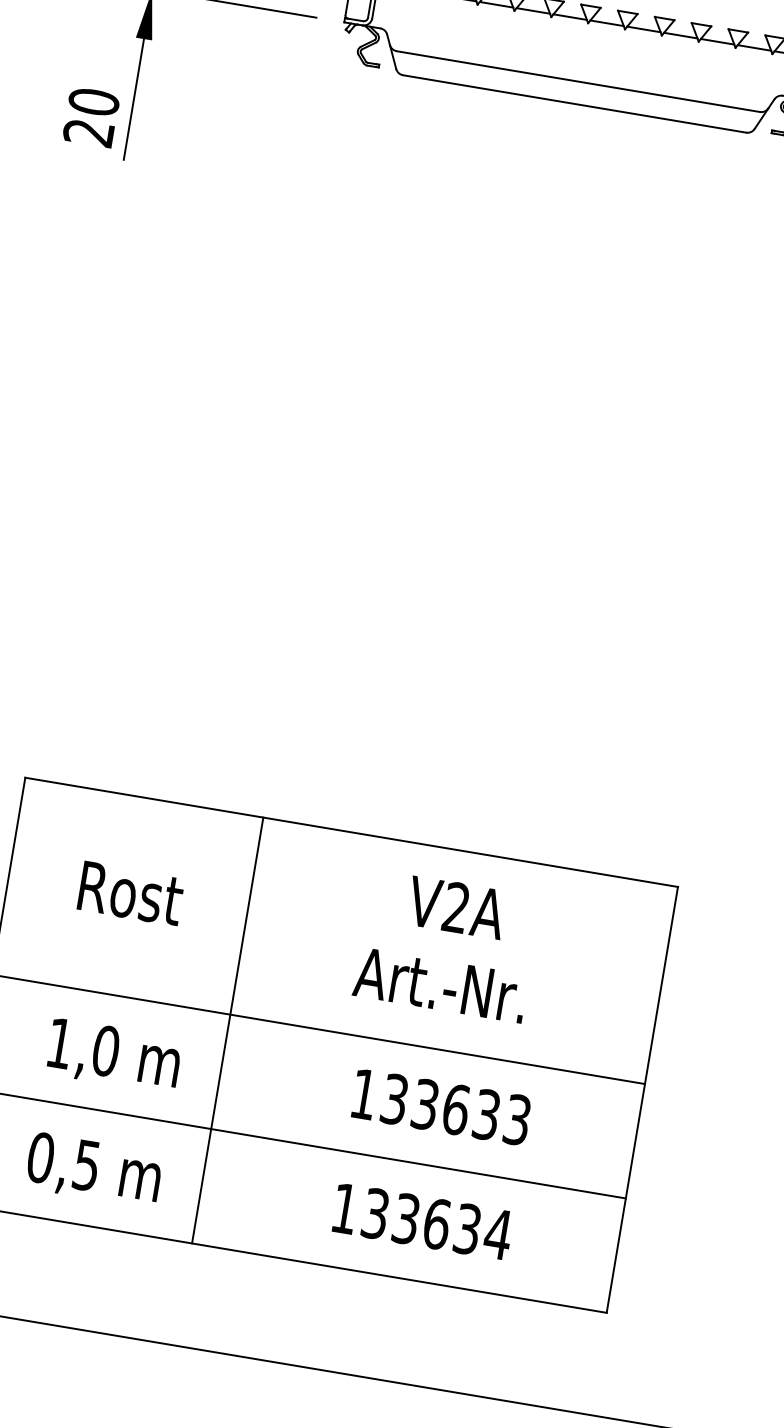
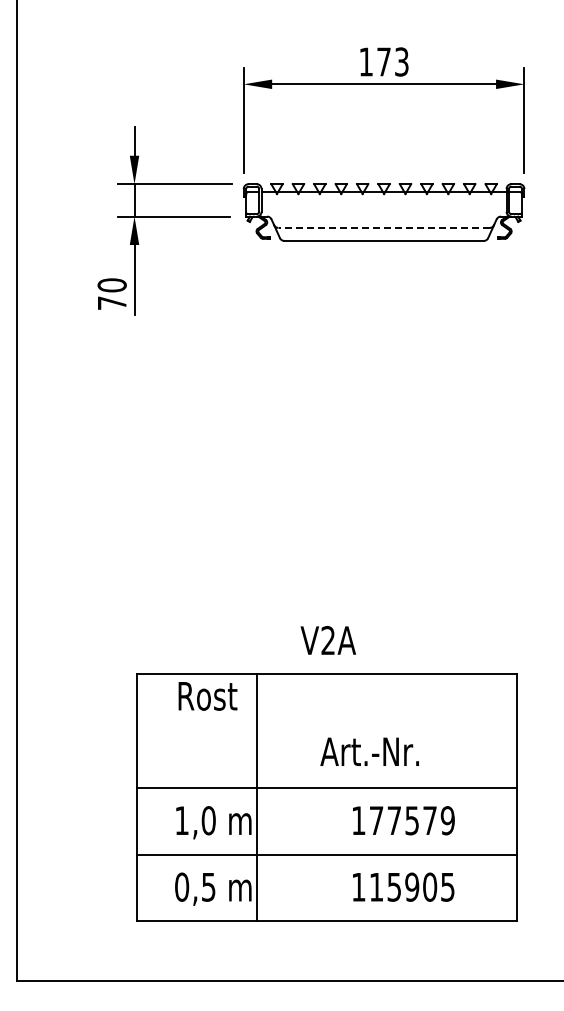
line: (579, 80) -> (384, 227), solid -> dashed
text: (87, 131) -> (111, 302), 20 -> 70
text: (130, 893) -> (207, 696), moved
text: (455, 907) -> (327, 640), moved
text: (440, 984) -> (369, 751), moved
line: (227, 1030) -> (256, 797), moved
text: (454, 1109) -> (411, 820), 133633 -> 177579
text: (437, 1222) -> (412, 886), 133634 -> 115905

